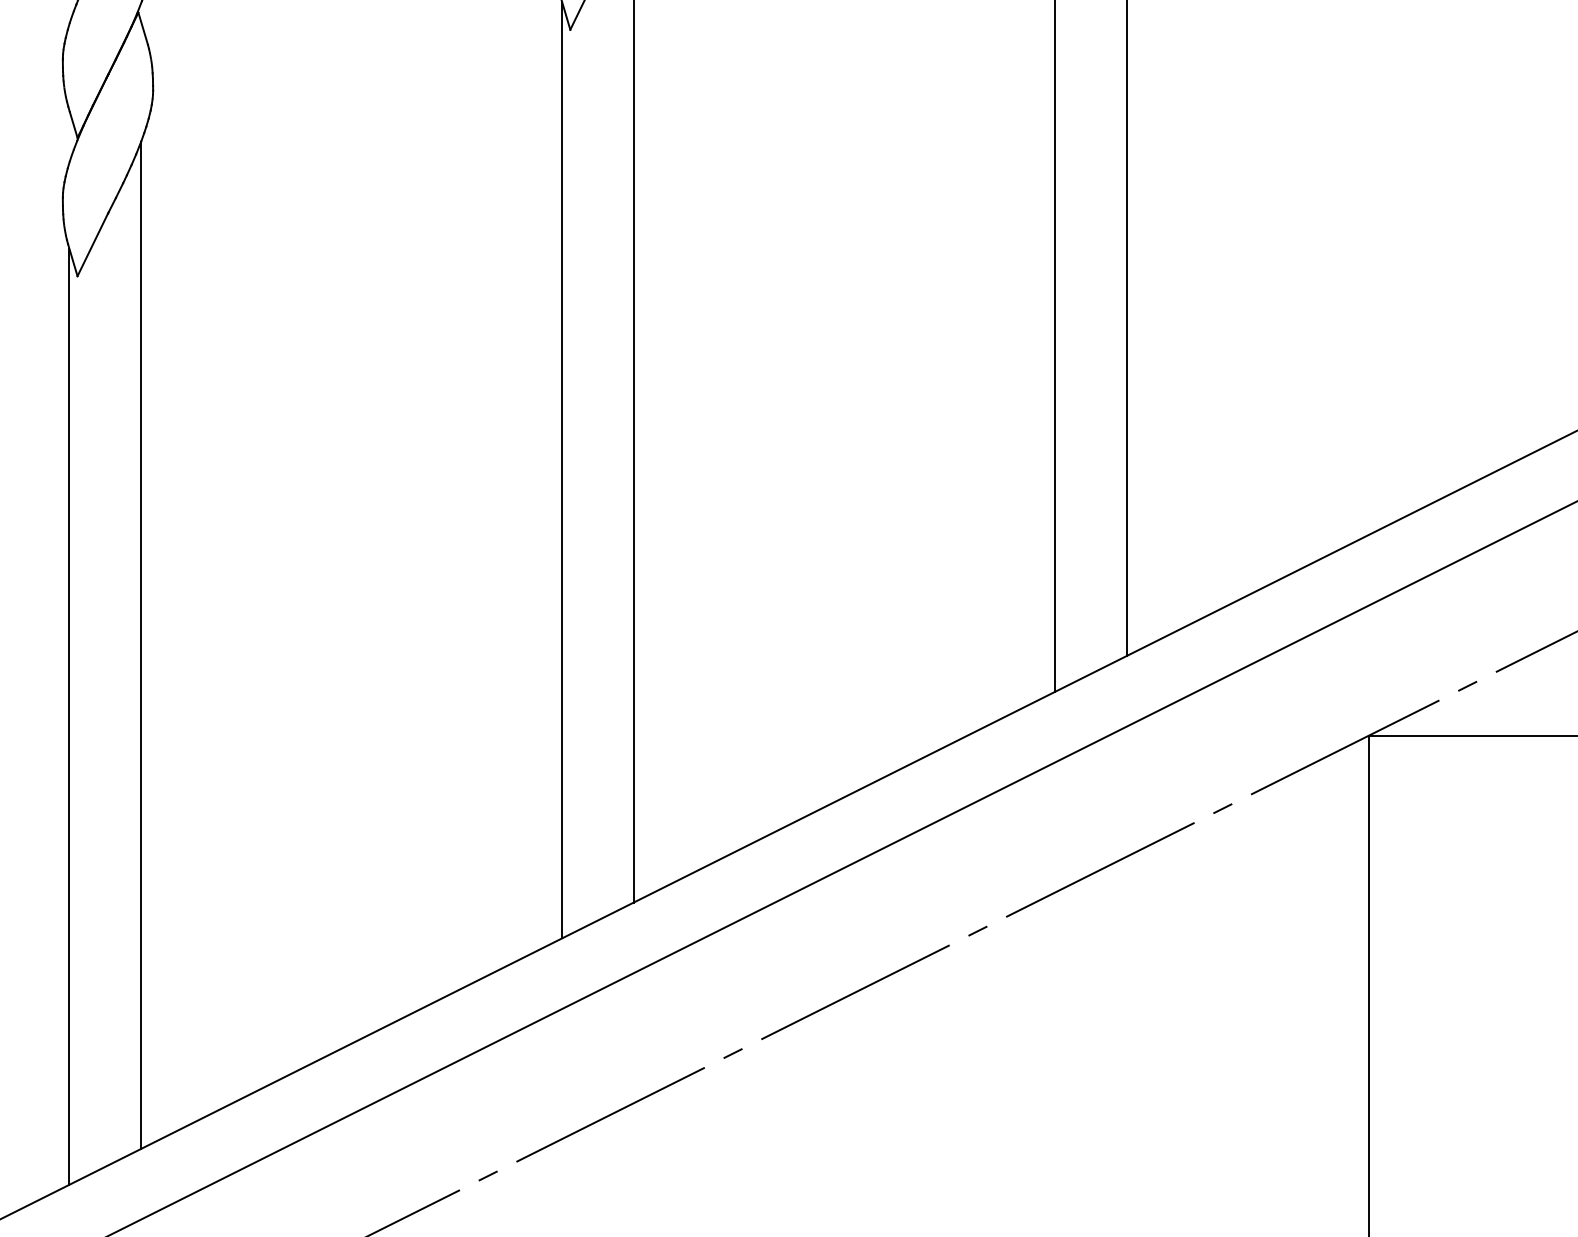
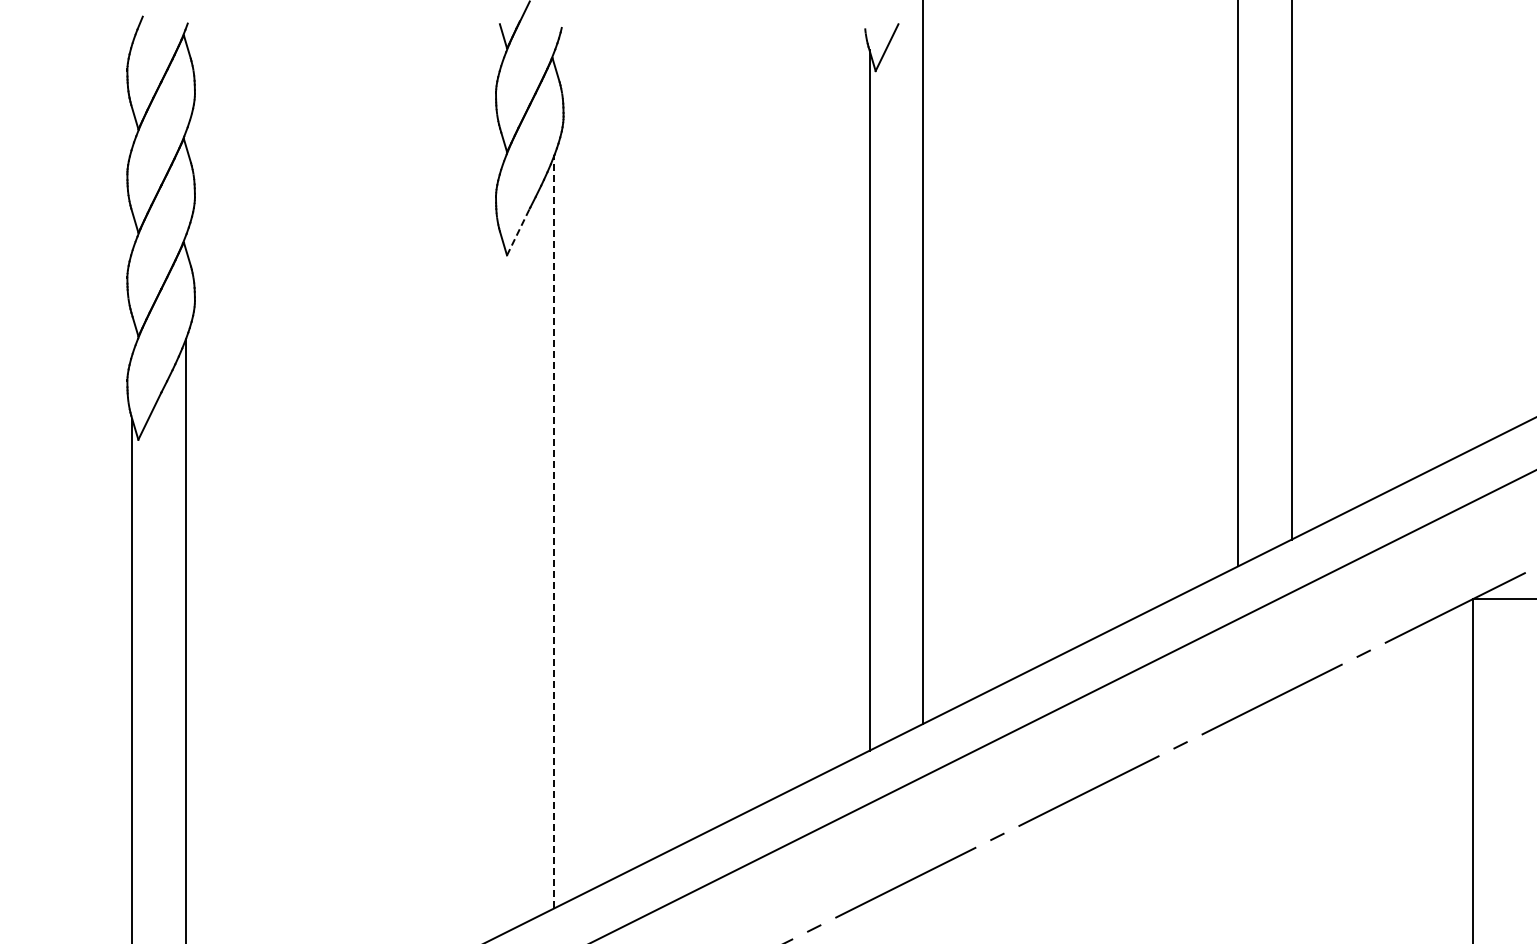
line: (92, 244) -> (518, 231), solid -> dashed
line: (140, 645) -> (554, 531), solid -> dashed
line: (68, 716) -> (500, 584), removed

